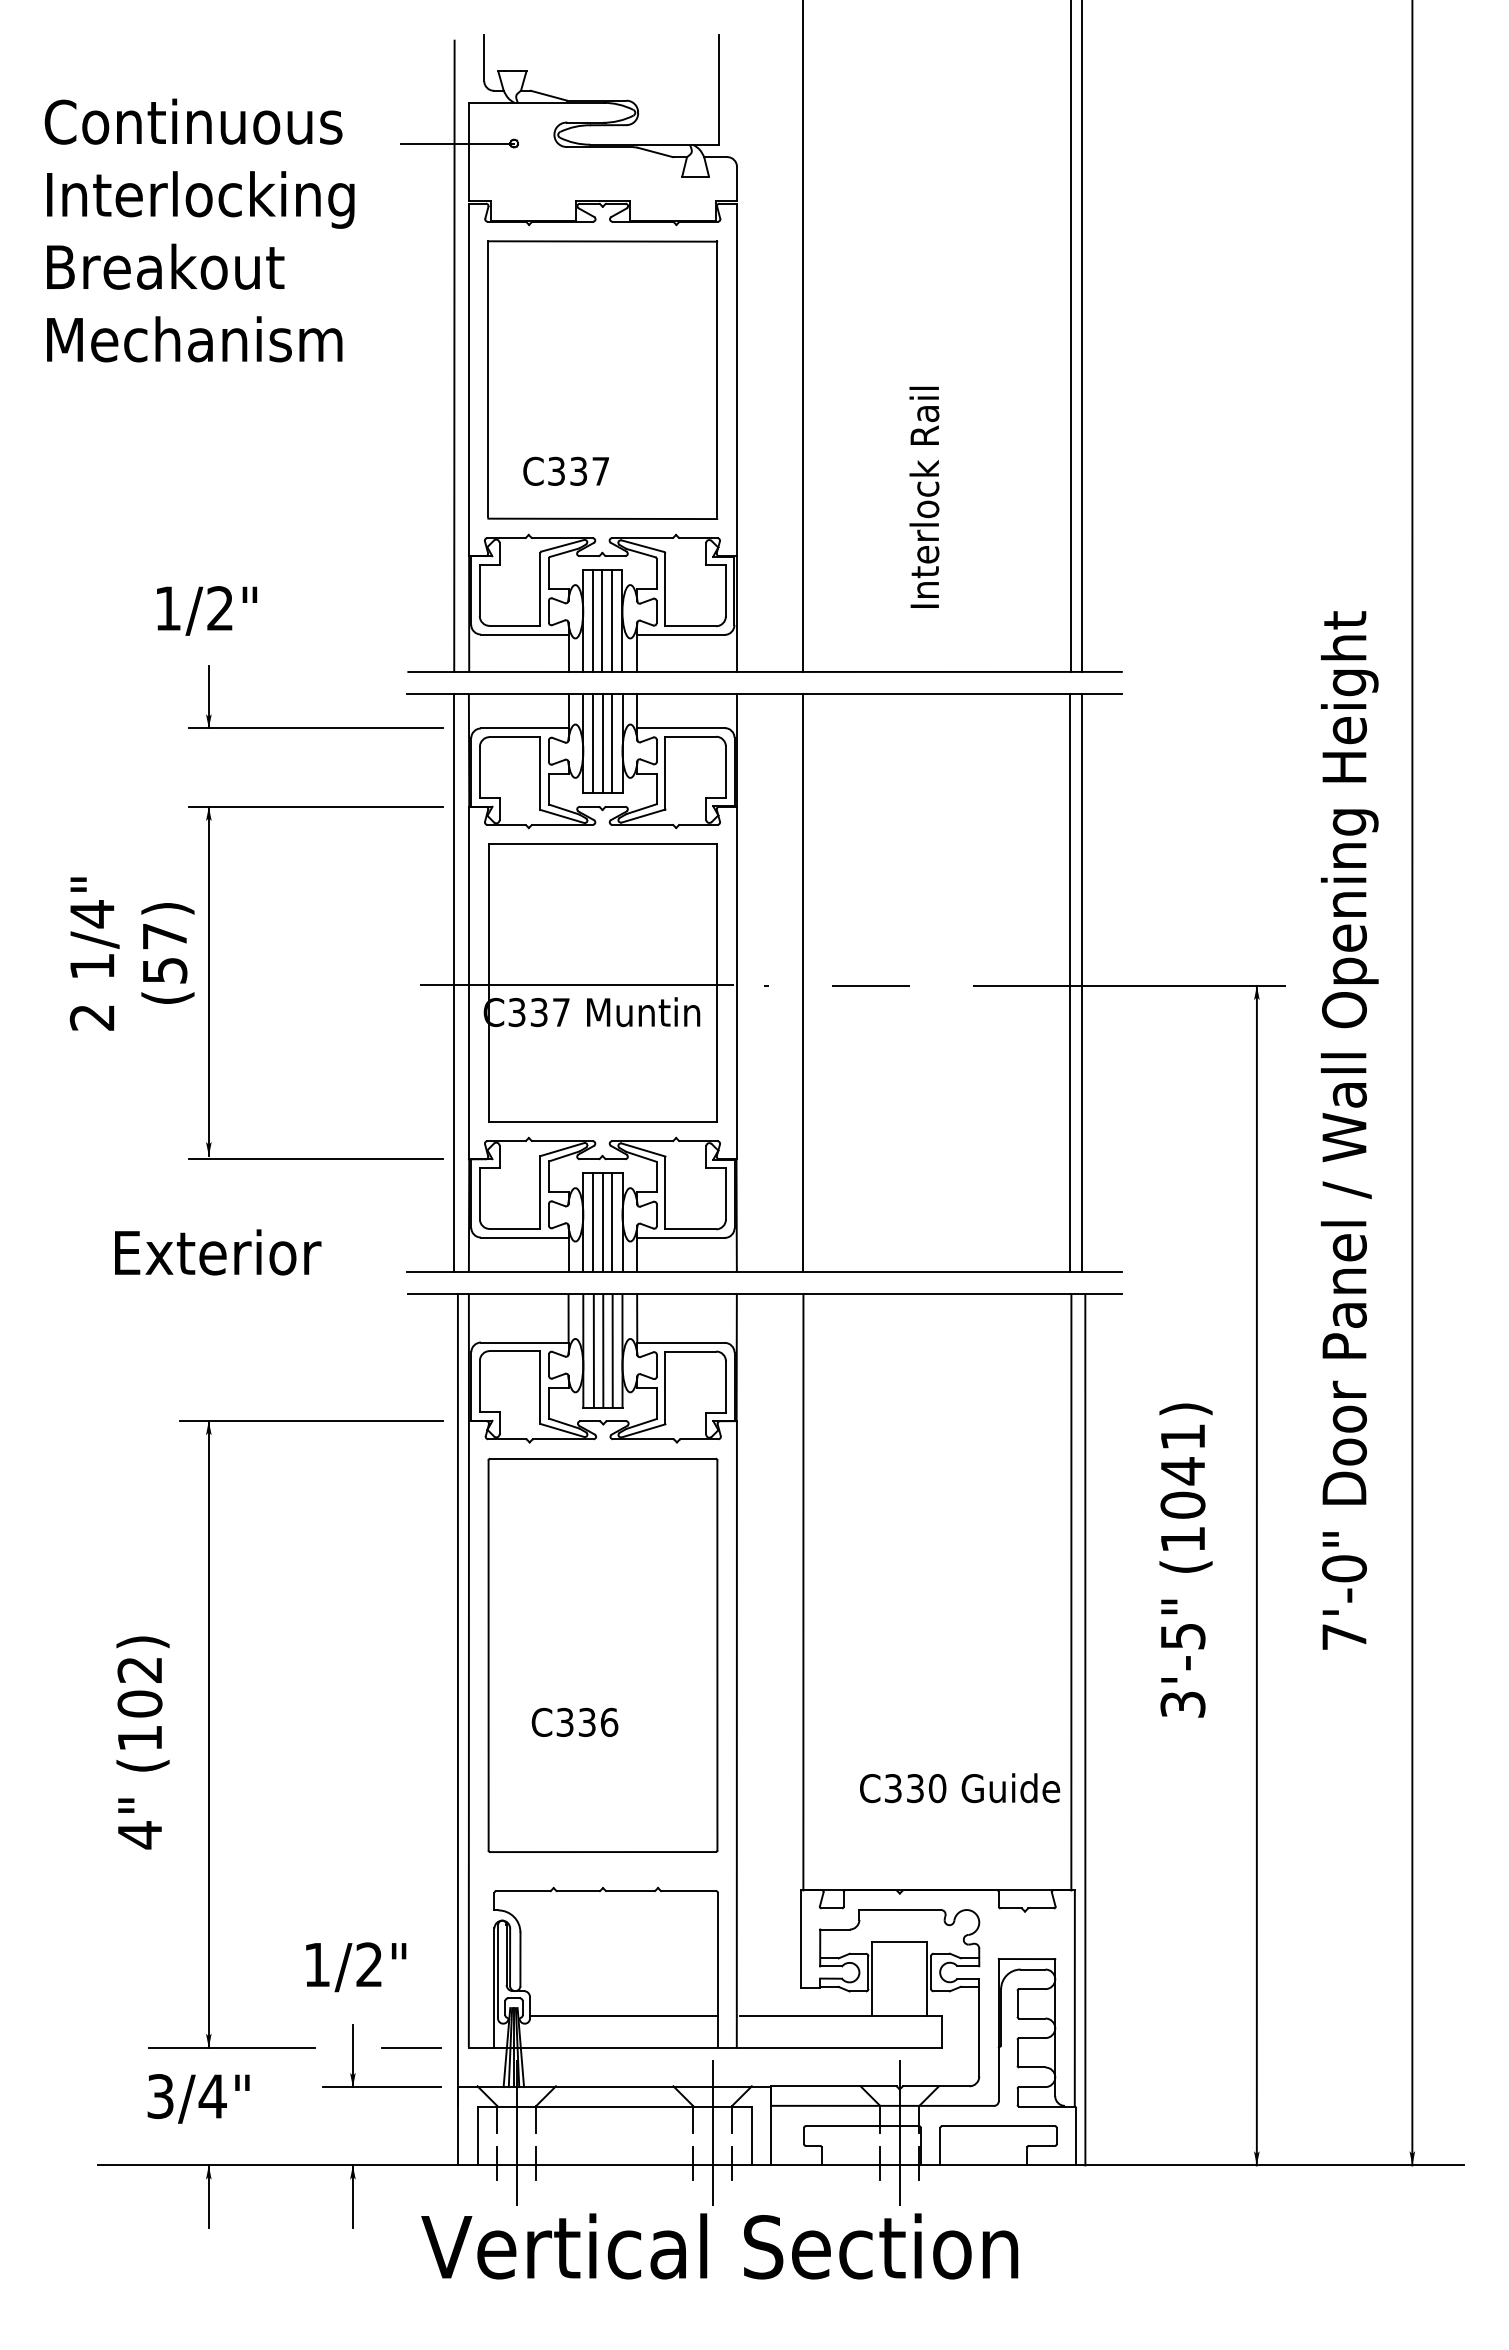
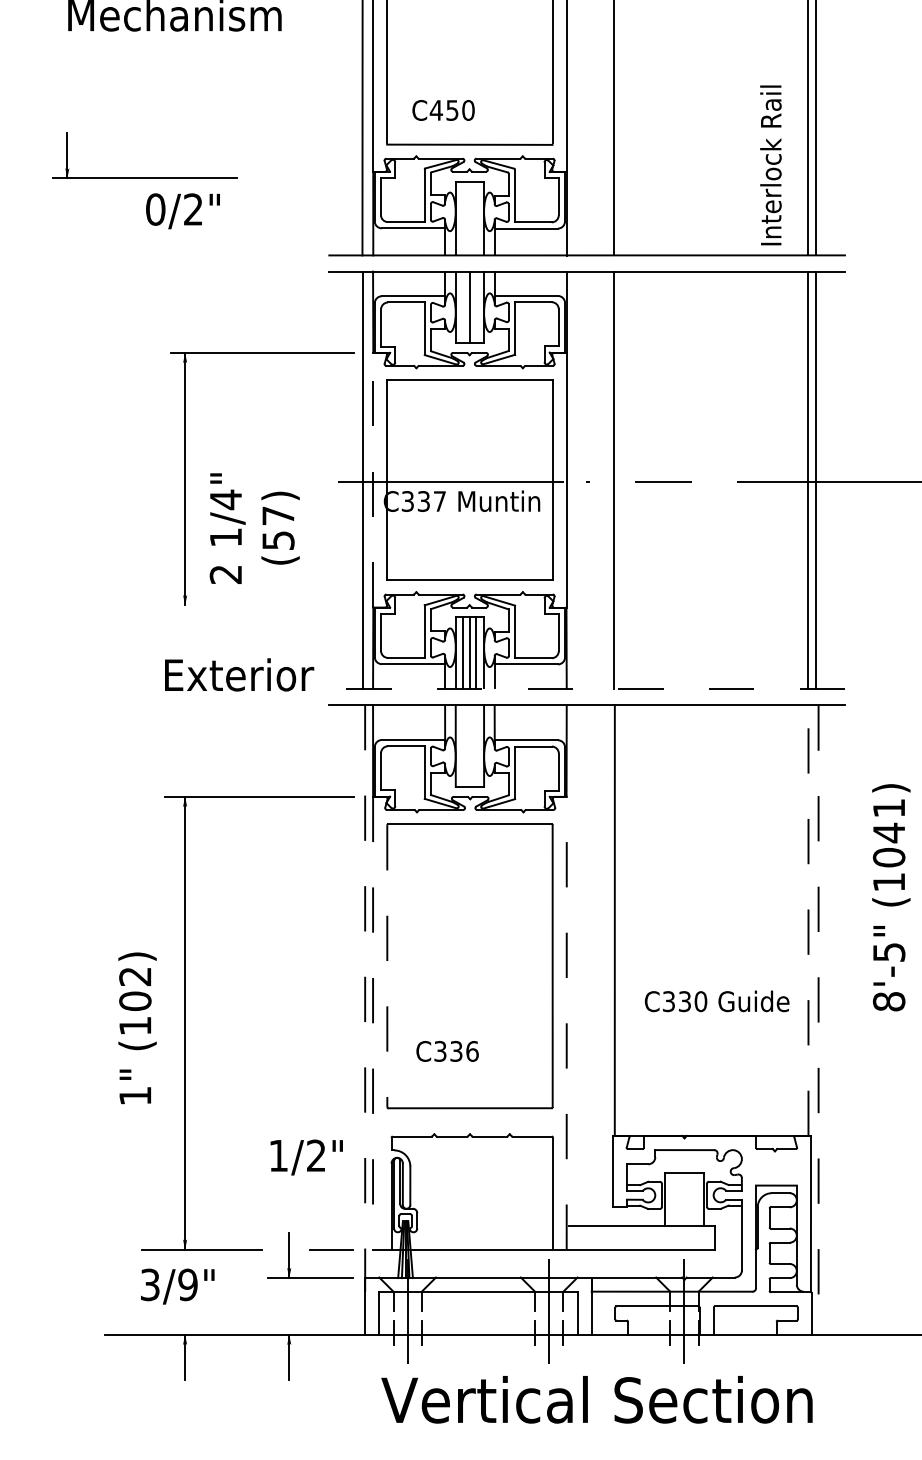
text: (578, 470) -> (452, 109), C337 -> C450
text: (924, 496) -> (770, 164), moved
text: (167, 608) -> (155, 209), 1/2" -> 0/2"
line: (593, 620) -> (463, 218), removed
line: (602, 620) -> (469, 218), removed
line: (611, 620) -> (476, 218), removed
part: (315, 727) -> (144, 177), moved
line: (593, 743) -> (463, 307), removed
line: (611, 743) -> (476, 307), removed
text: (131, 953) -> (254, 528), moved
line: (469, 982) -> (373, 479), solid -> dashed
line: (316, 1159) -> (262, 607), removed
text: (218, 1252) -> (239, 674), moved
line: (764, 1271) -> (586, 688), solid -> dashed
line: (593, 1350) -> (463, 745), removed
line: (603, 1350) -> (470, 745), removed
line: (612, 1350) -> (476, 745), removed
line: (1071, 1591) -> (808, 919), solid -> dashed
line: (488, 1655) -> (387, 966), solid -> dashed
line: (457, 1699) -> (364, 998), solid -> dashed
text: (1182, 1704) -> (888, 1001), 3'-5" -> 8'-5"
text: (574, 1721) -> (447, 1050), moved
line: (1085, 1730) -> (818, 1020), solid -> dashed
line: (468, 1733) -> (372, 1022), solid -> dashed
line: (736, 1735) -> (566, 1024), solid -> dashed
text: (960, 1788) -> (717, 1001), moved
text: (139, 1835) -> (135, 1096), 4" -> 1"
text: (356, 1967) -> (307, 1157), moved
line: (623, 2015) -> (484, 1226), removed
text: (212, 2096) -> (187, 1284), 3/4" -> 3/9"
text: (719, 2246) -> (596, 1399), moved

